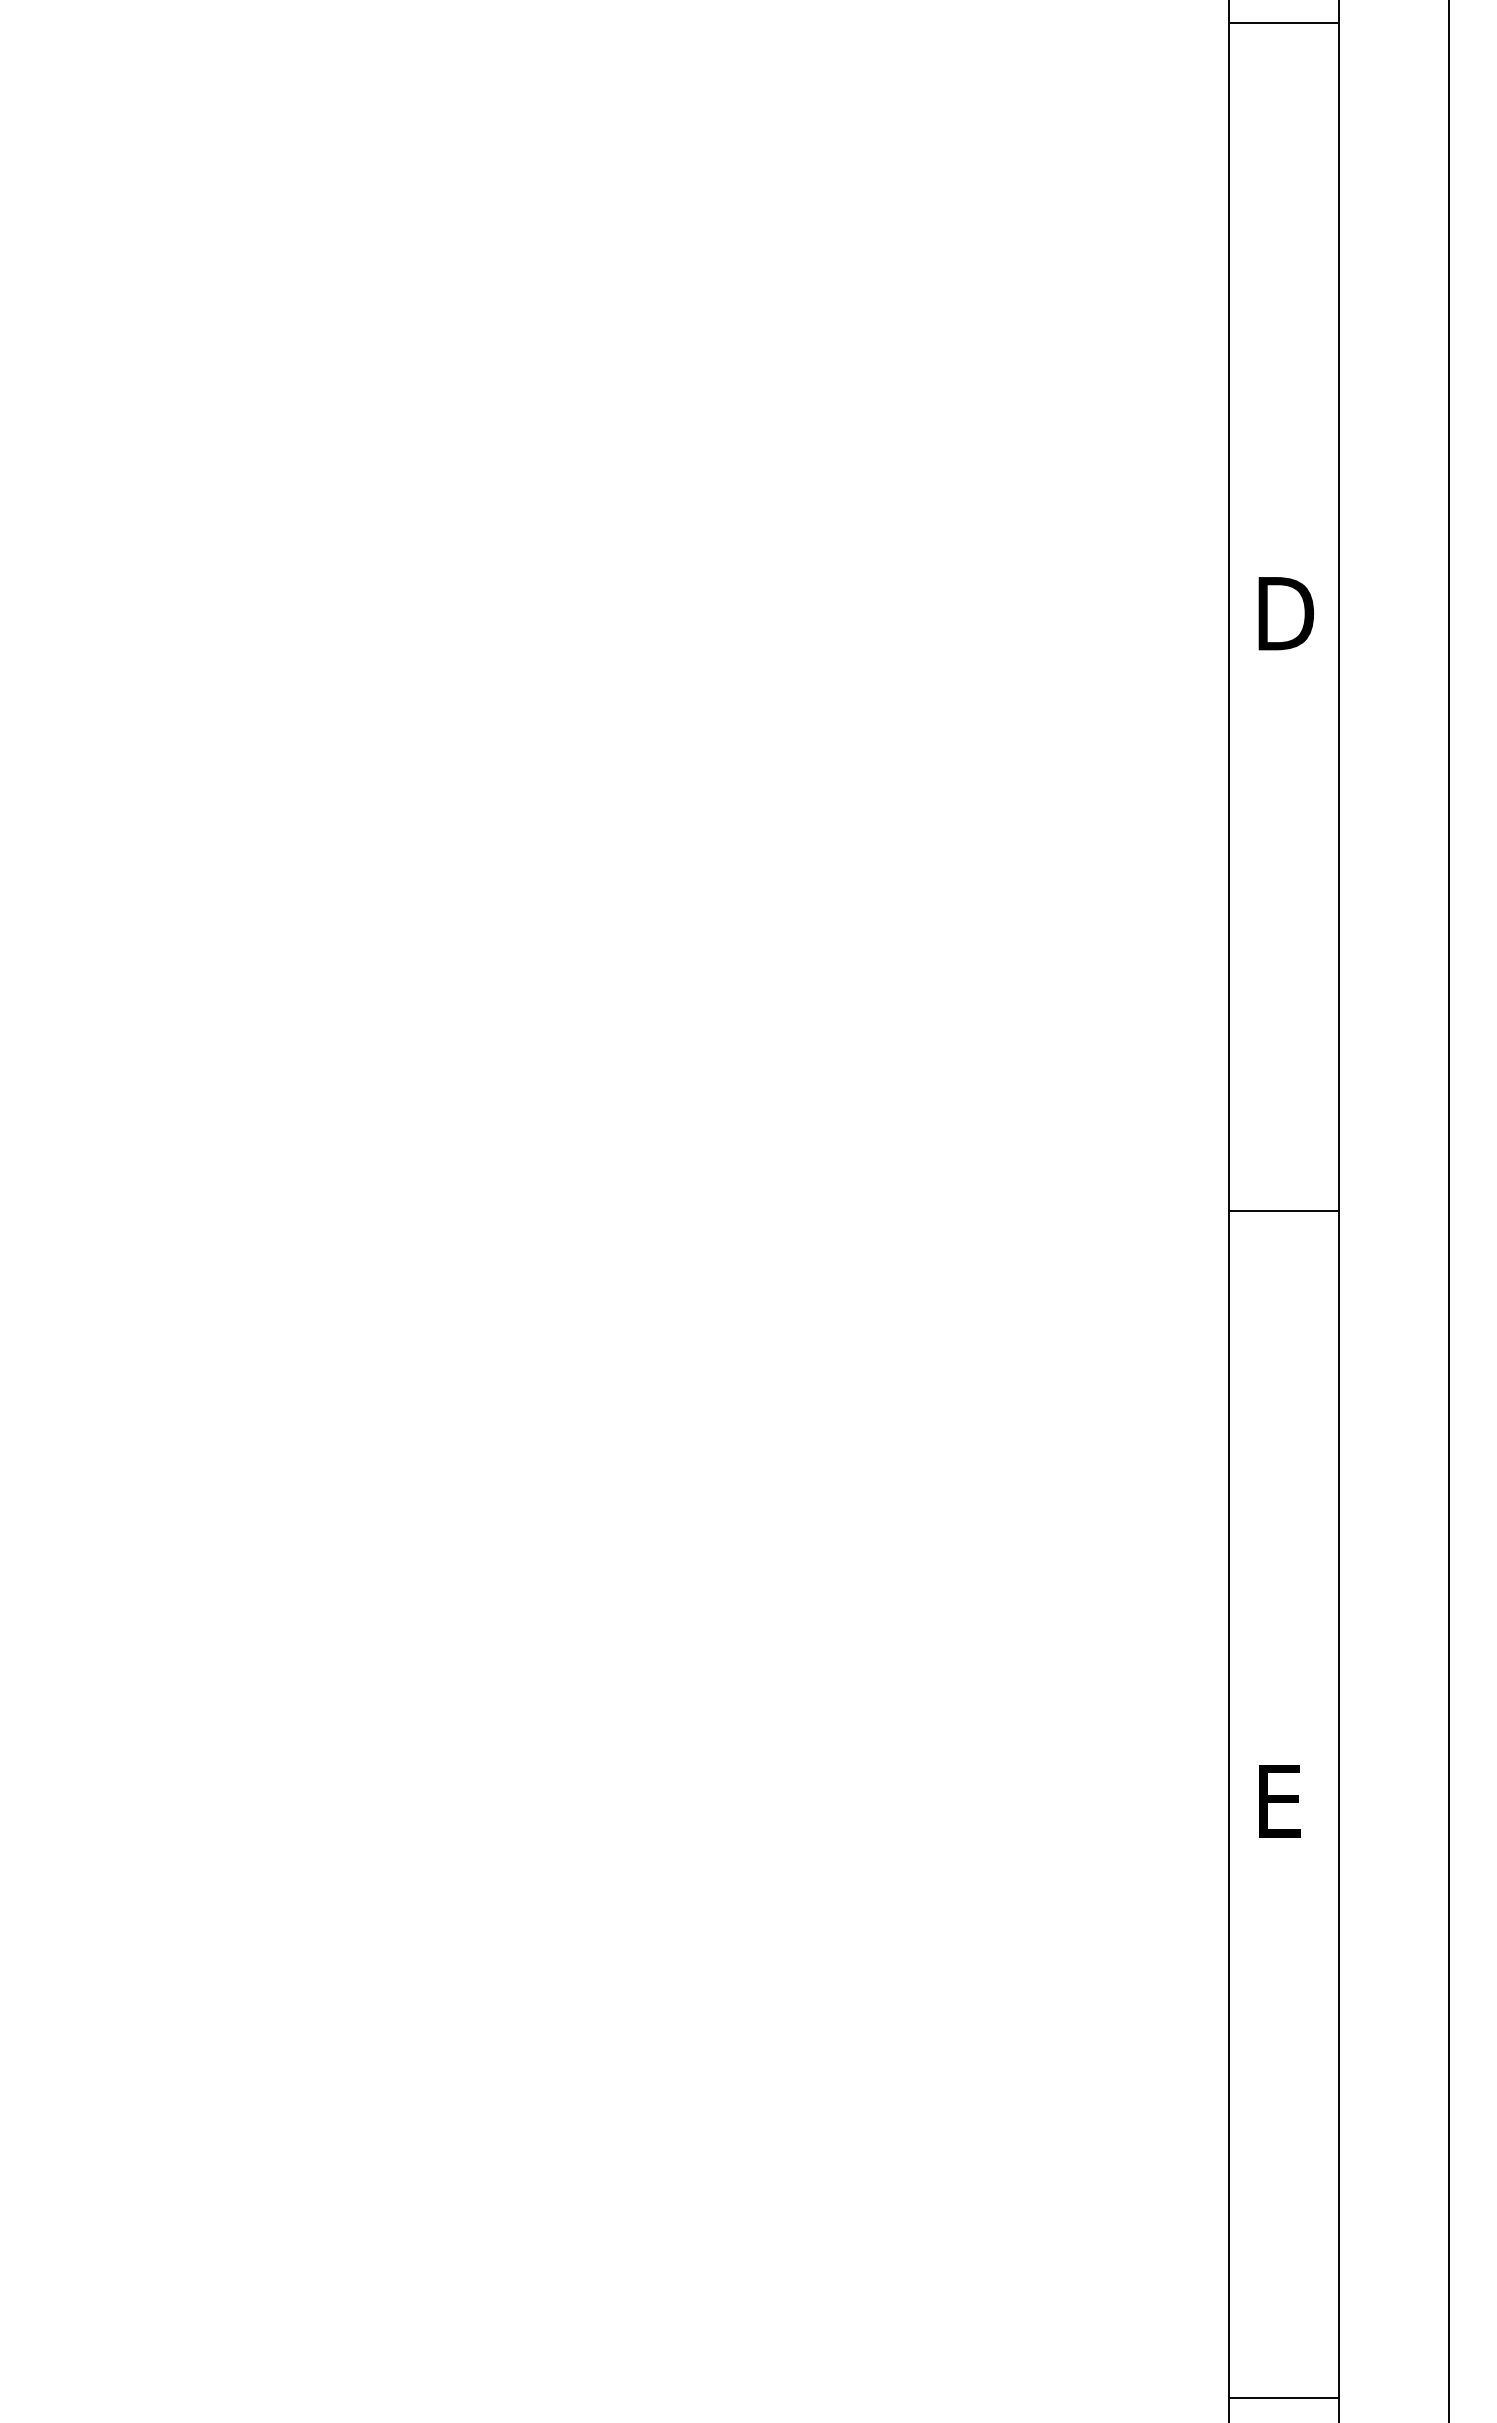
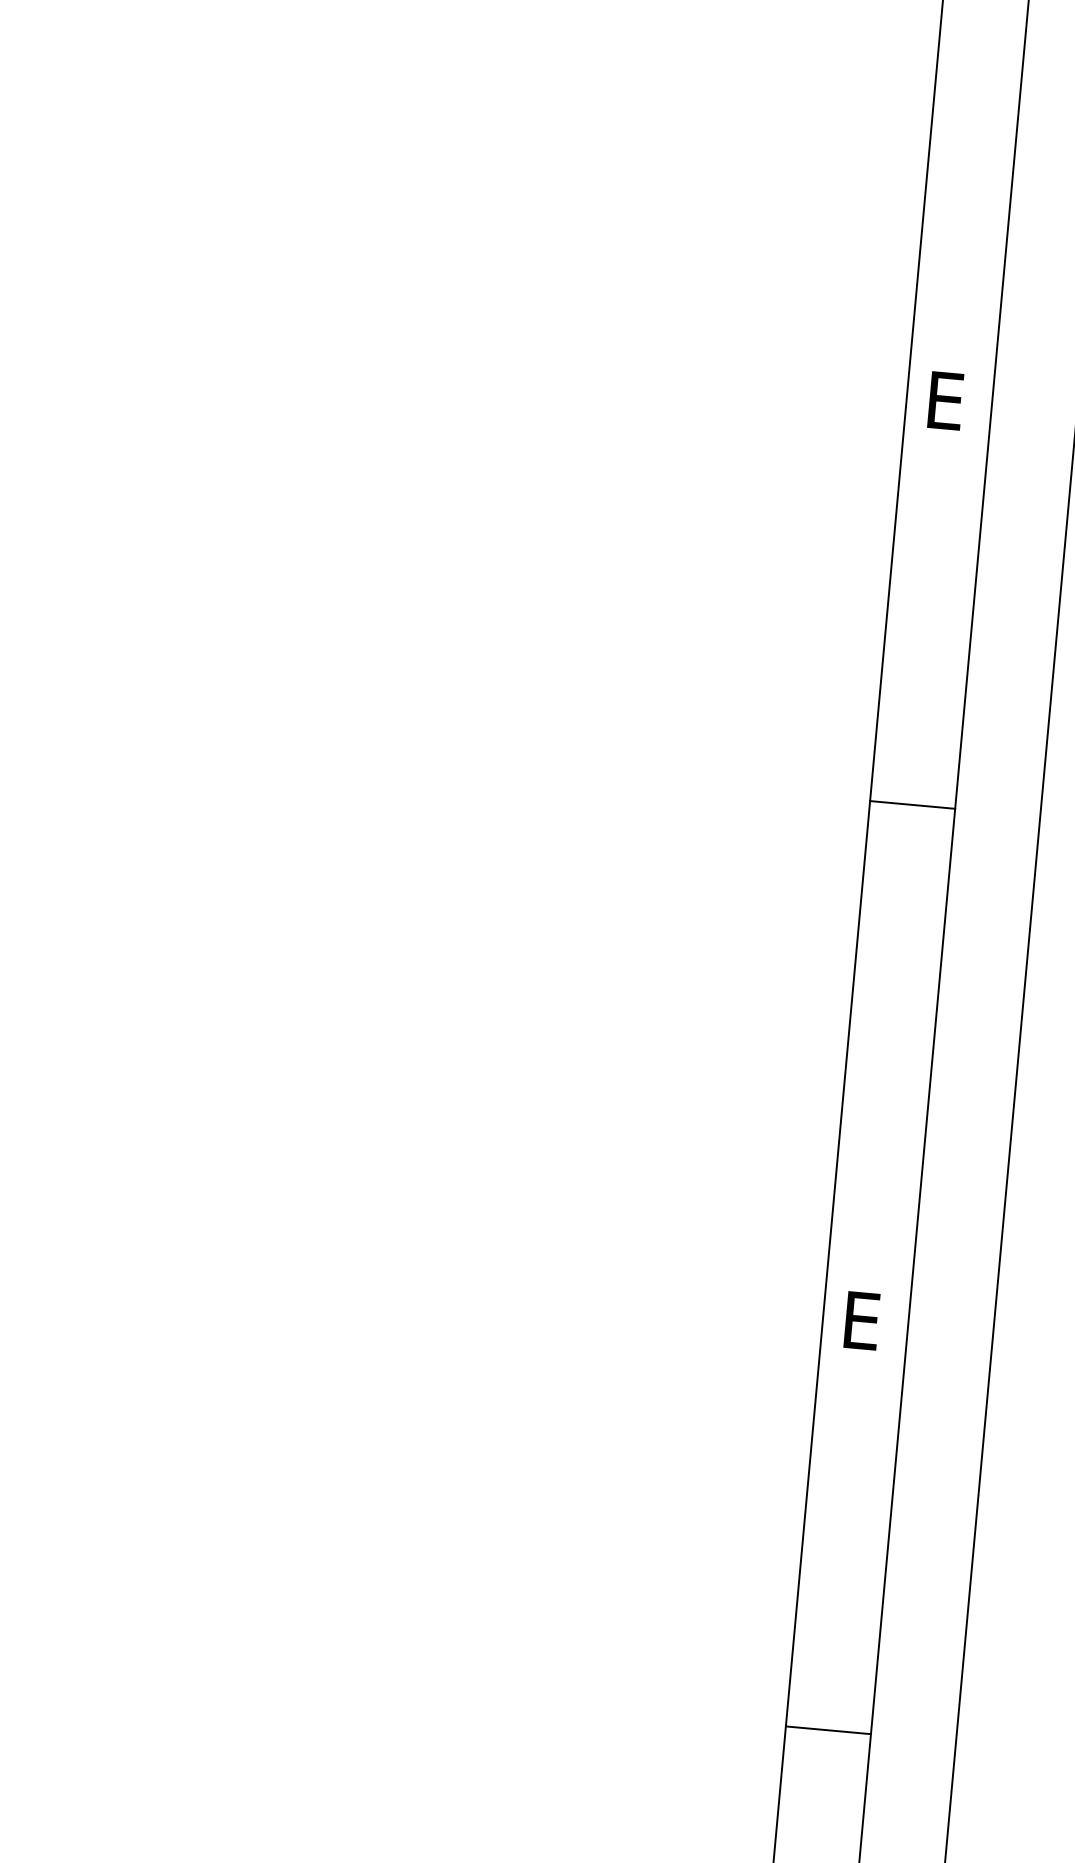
text: (1286, 613) -> (951, 401), D -> E
line: (1284, 1210) -> (912, 804), moved
line: (1284, 2398) -> (828, 1730), moved

